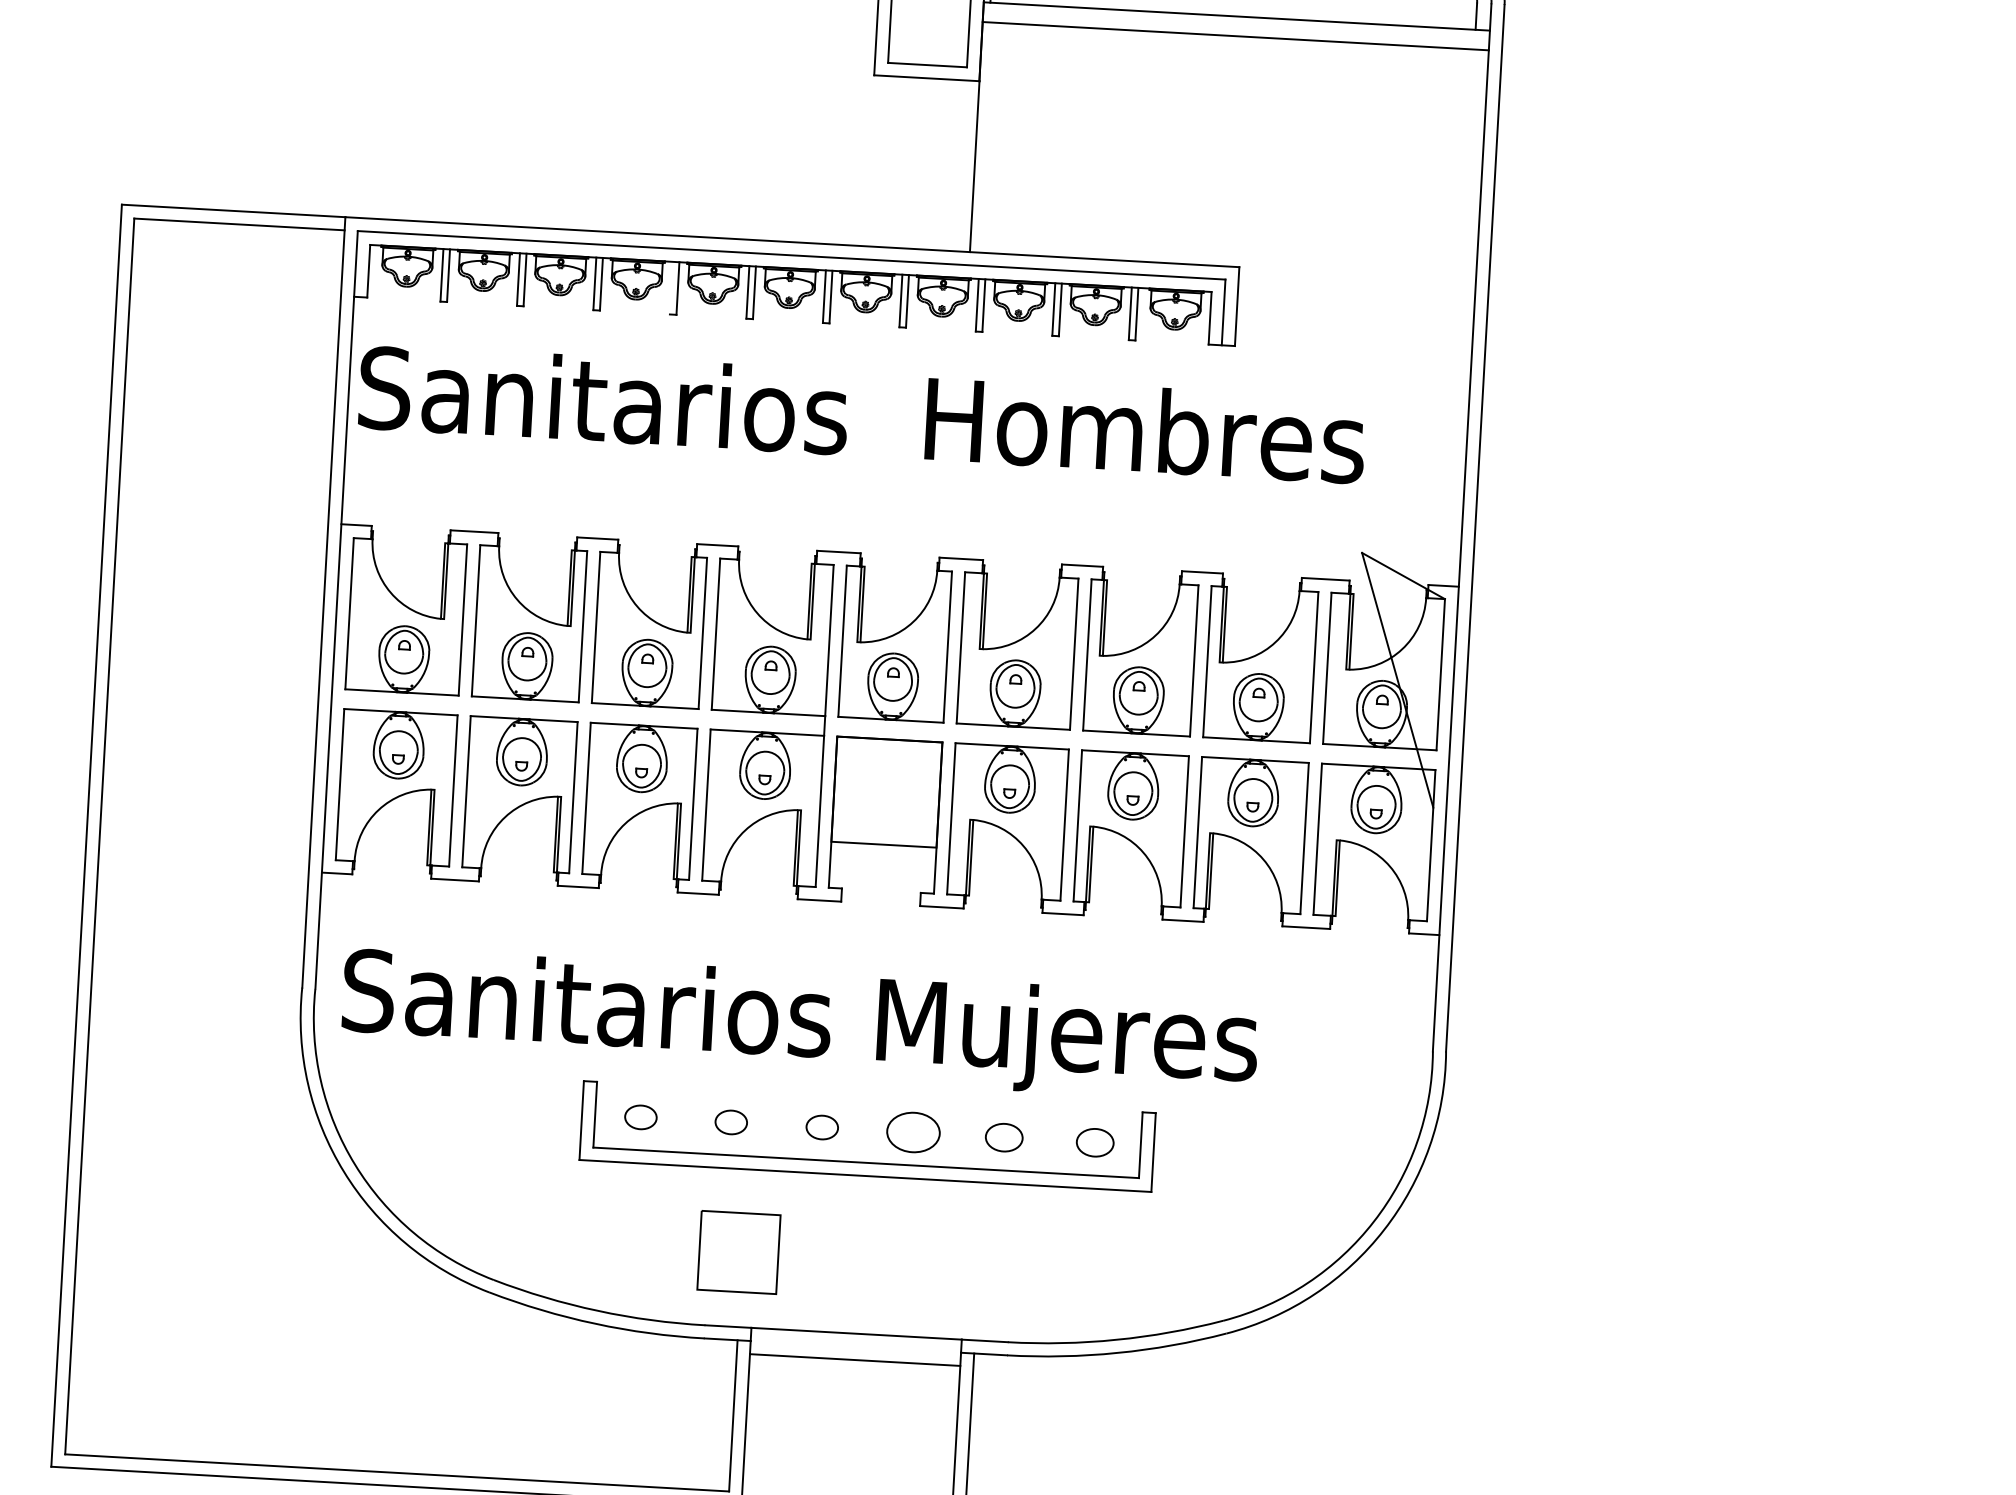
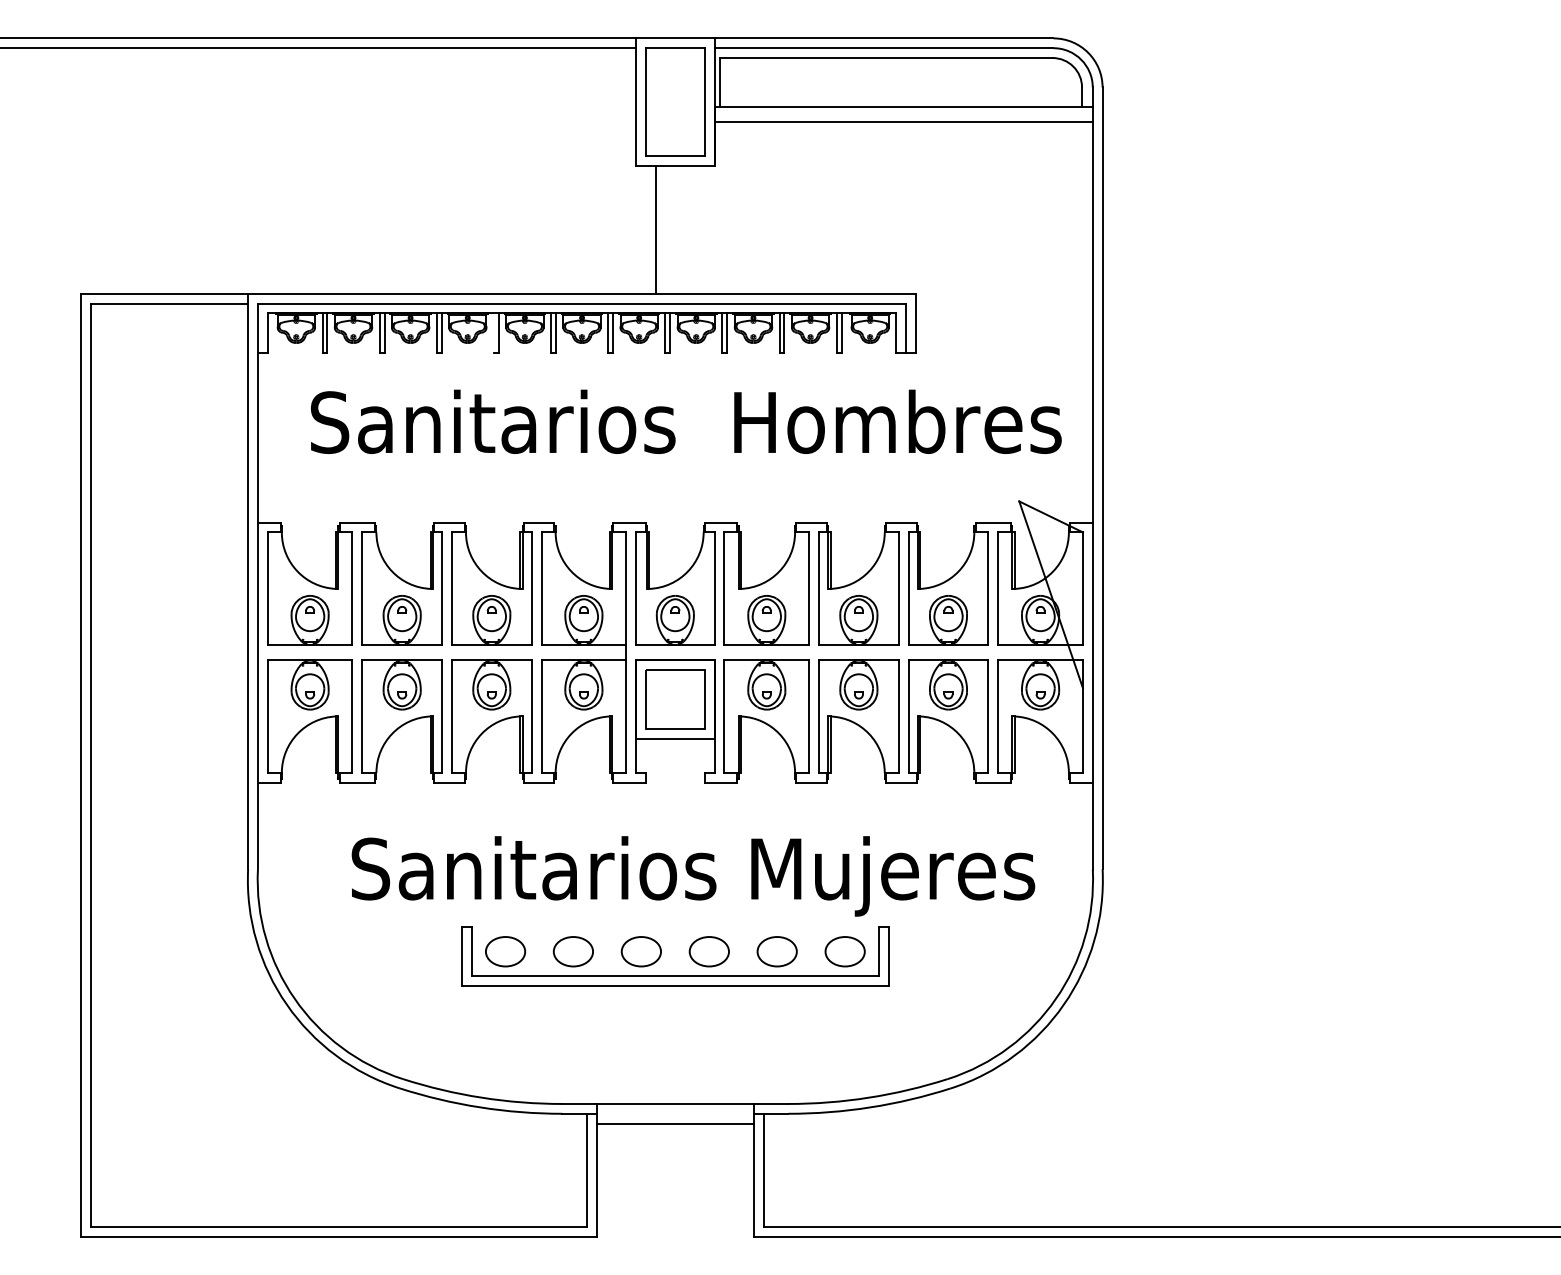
line: (974, 166) -> (655, 229), moved
text: (862, 413) -> (686, 421), moved
text: (800, 1025) -> (693, 876), moved
part: (640, 1116) -> (505, 951), size x1.67
part: (730, 1121) -> (572, 951), size x1.67
part: (821, 1127) -> (640, 951), size x1.67
part: (1003, 1137) -> (776, 951), size x1.43
part: (1094, 1142) -> (844, 951), size x1.43
part: (739, 1252) -> (675, 699), moved

